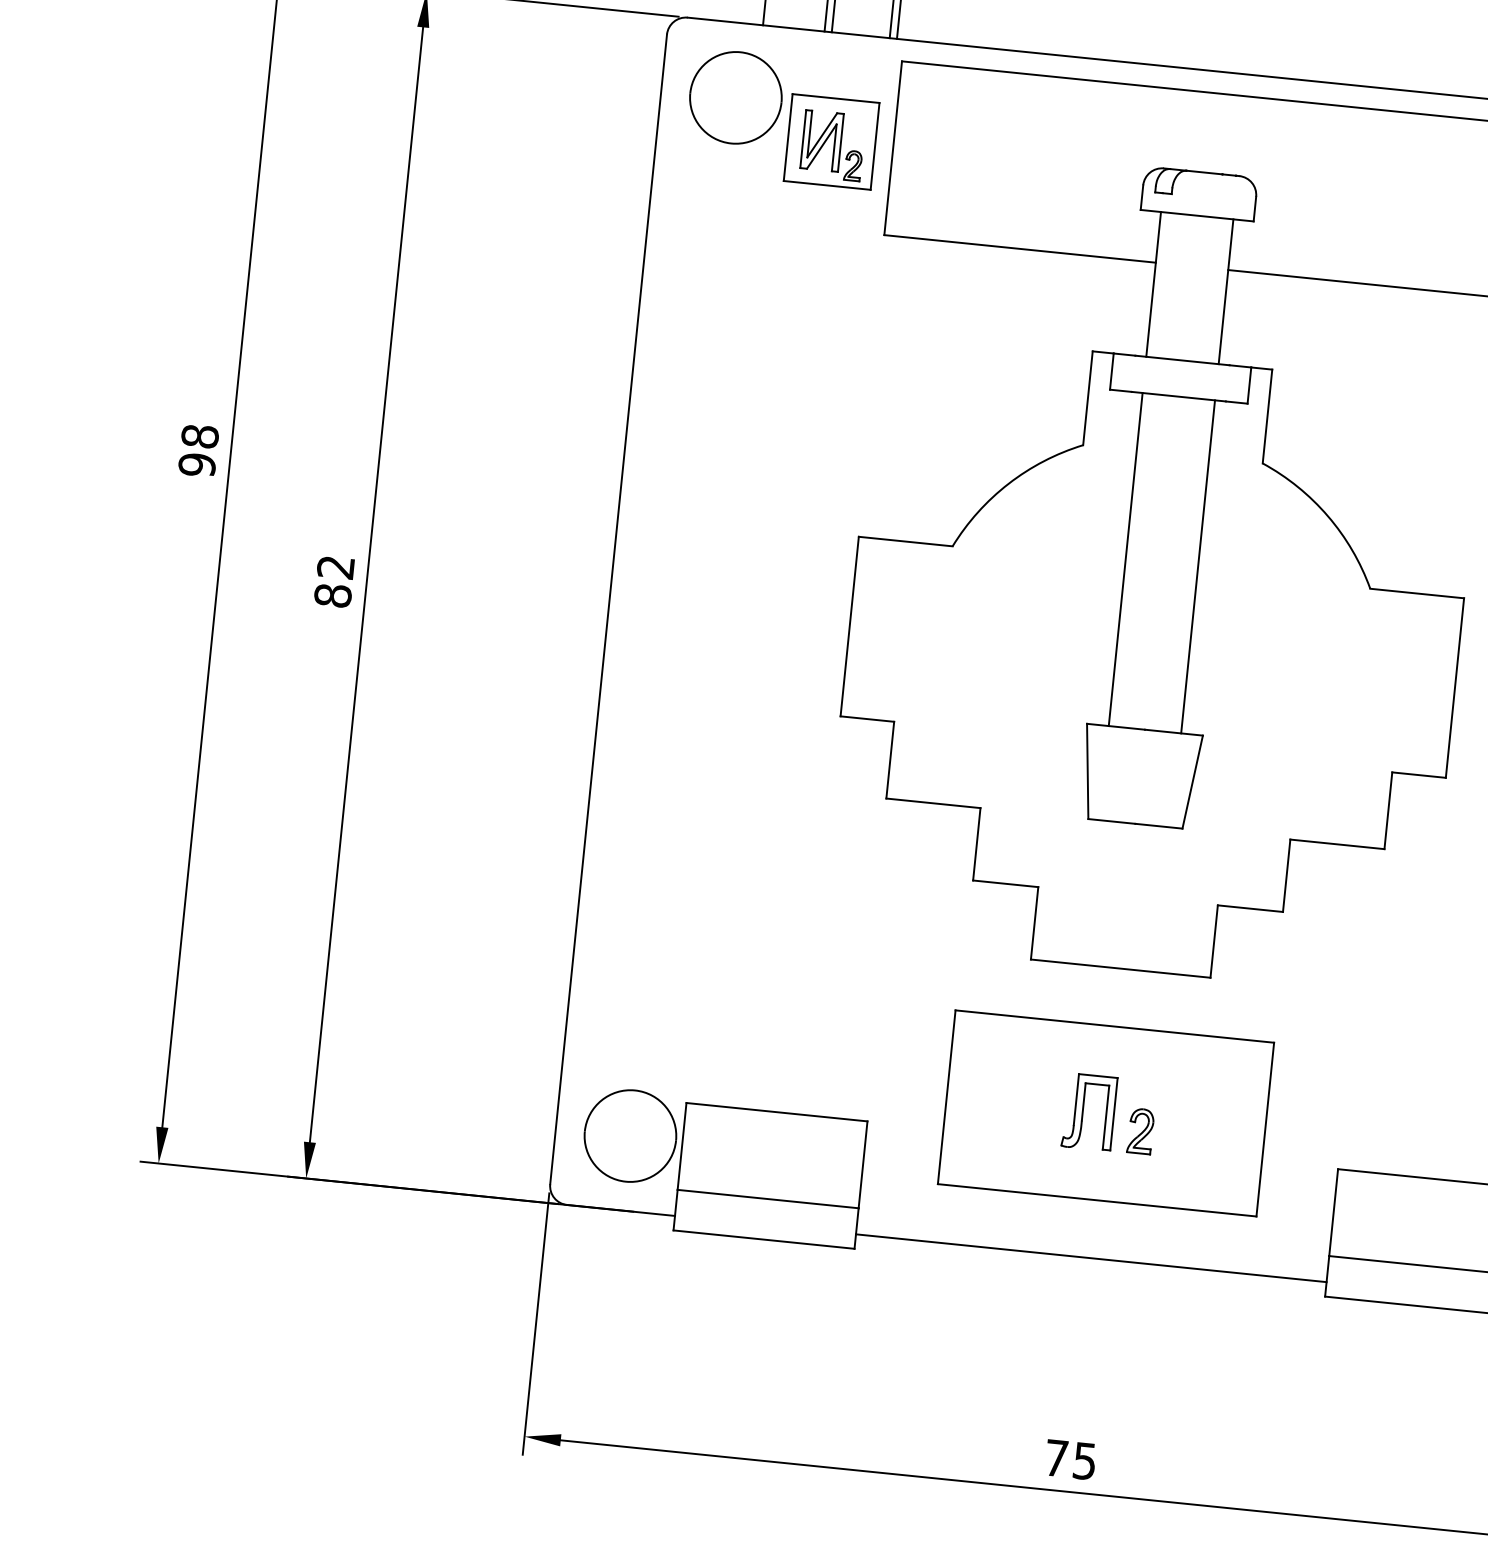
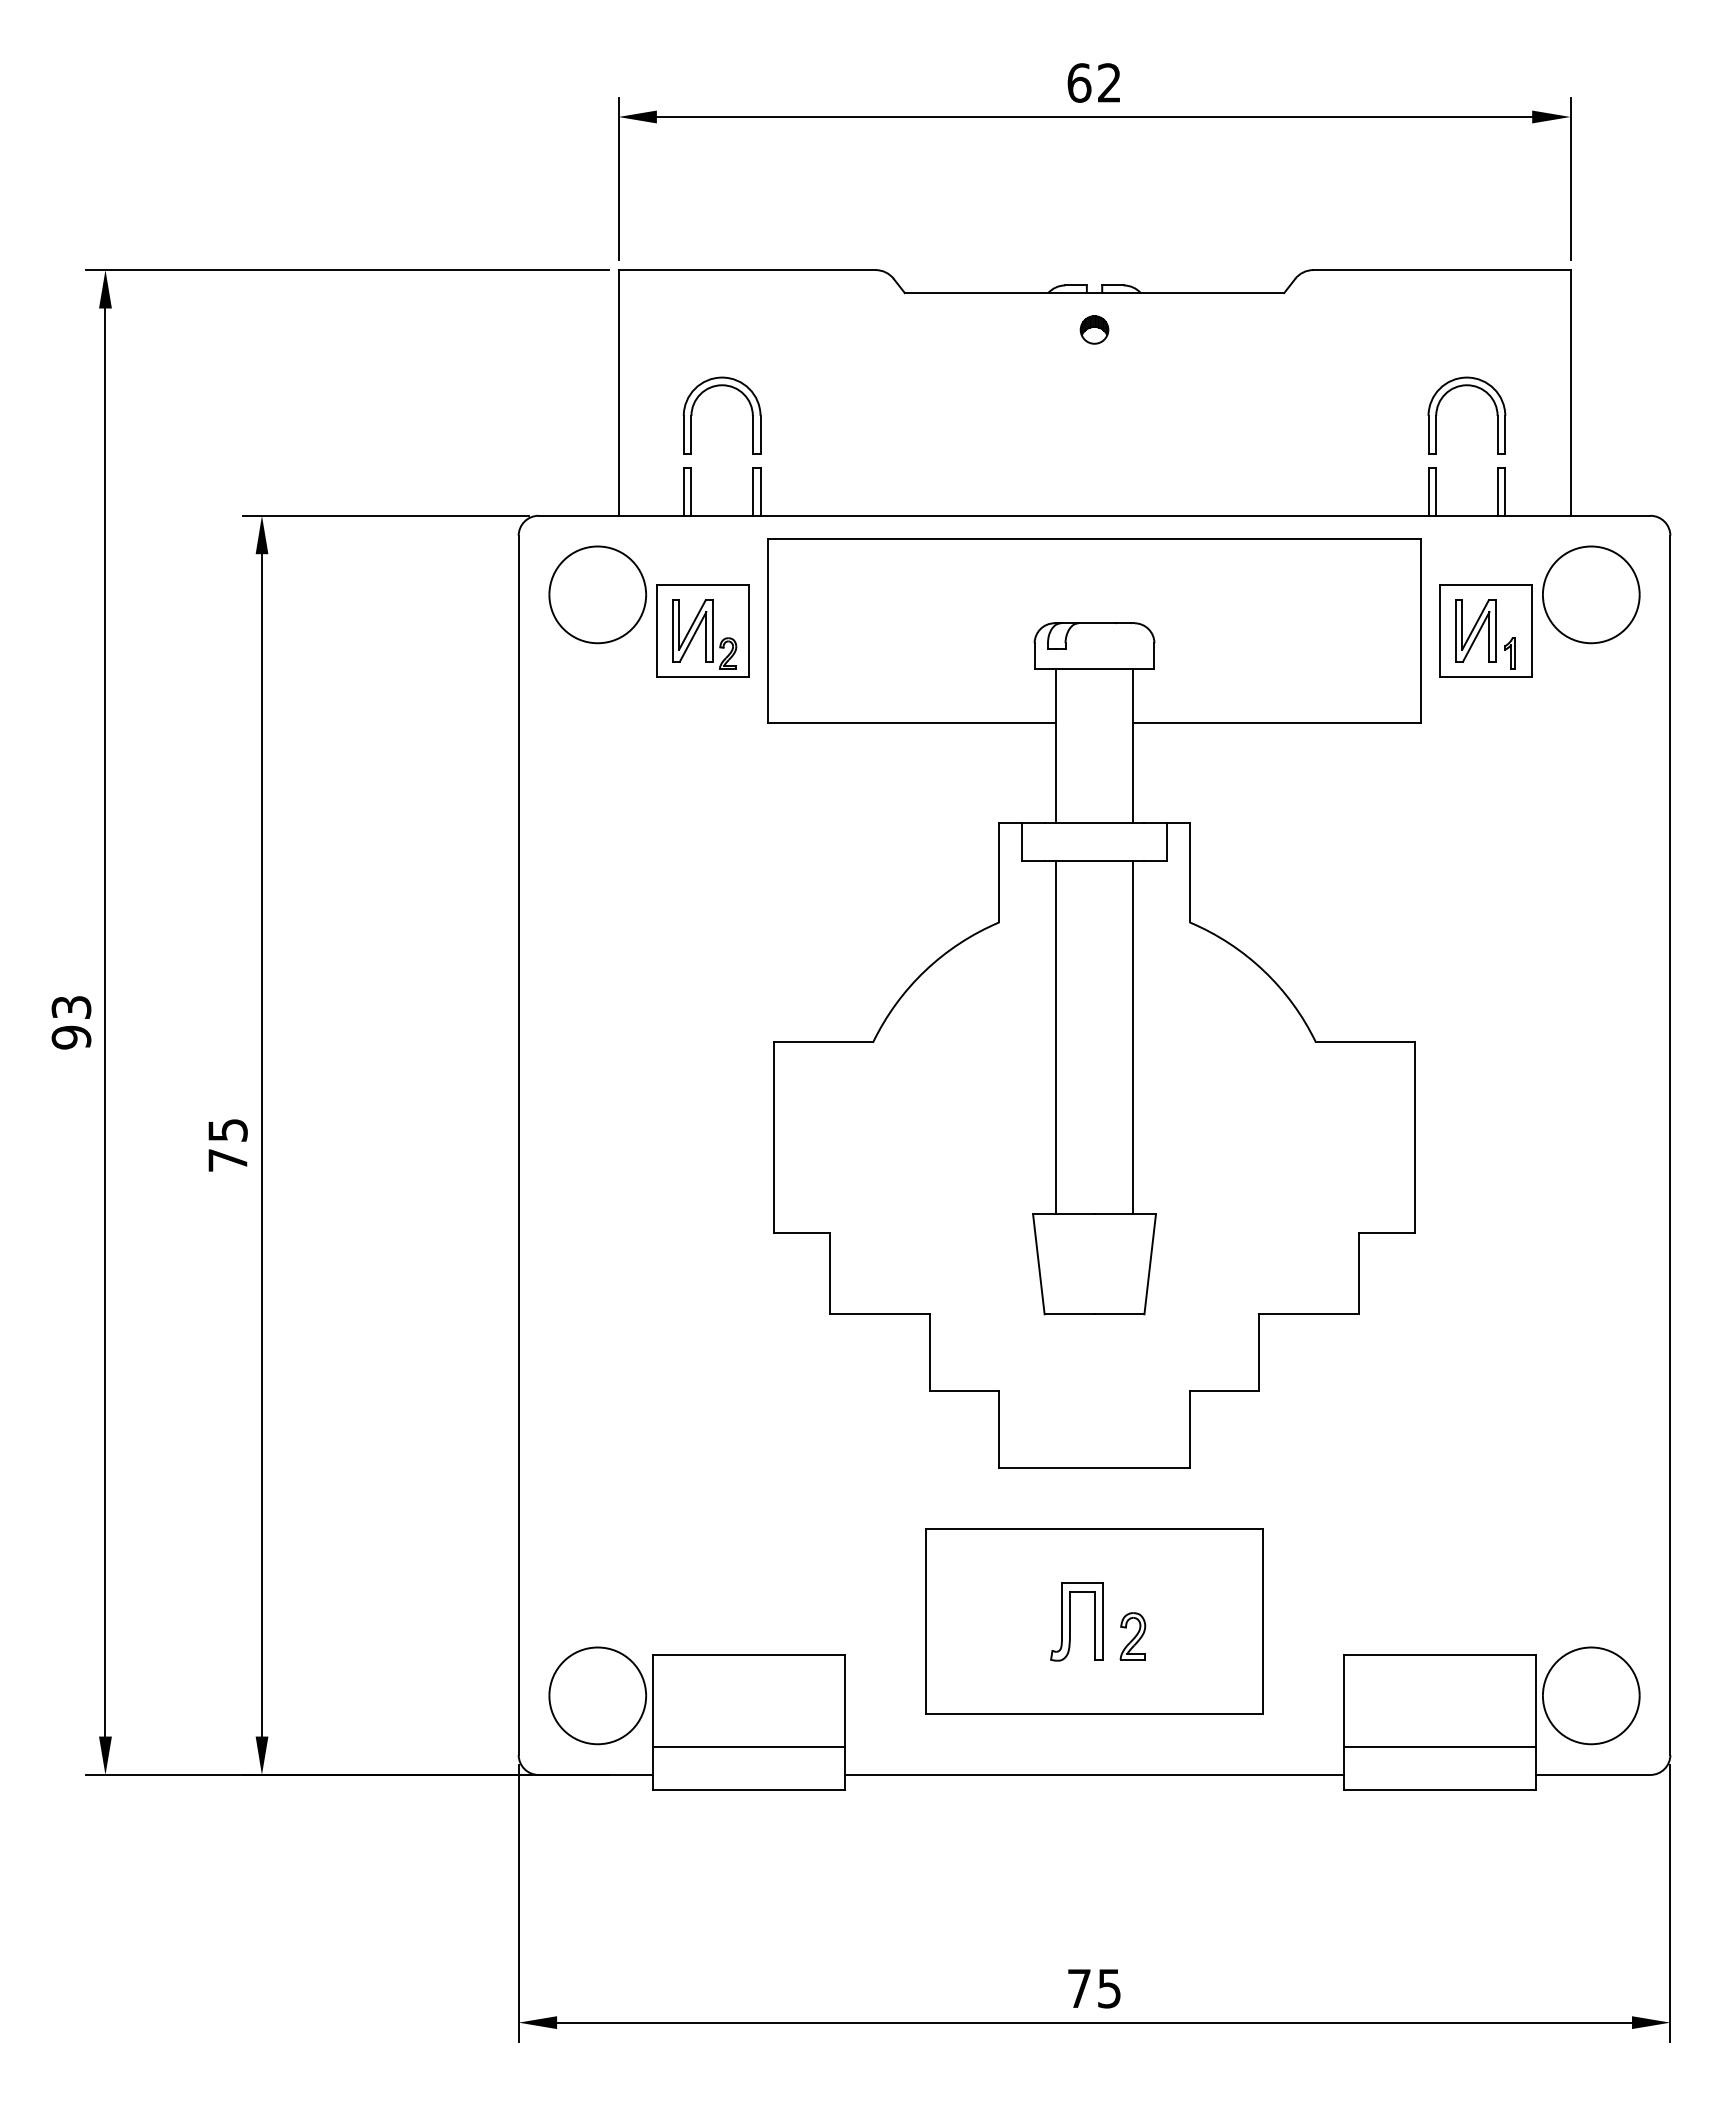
text: (200, 436) -> (71, 1007), 98 -> 93
text: (334, 581) -> (227, 1145), 82 -> 75

